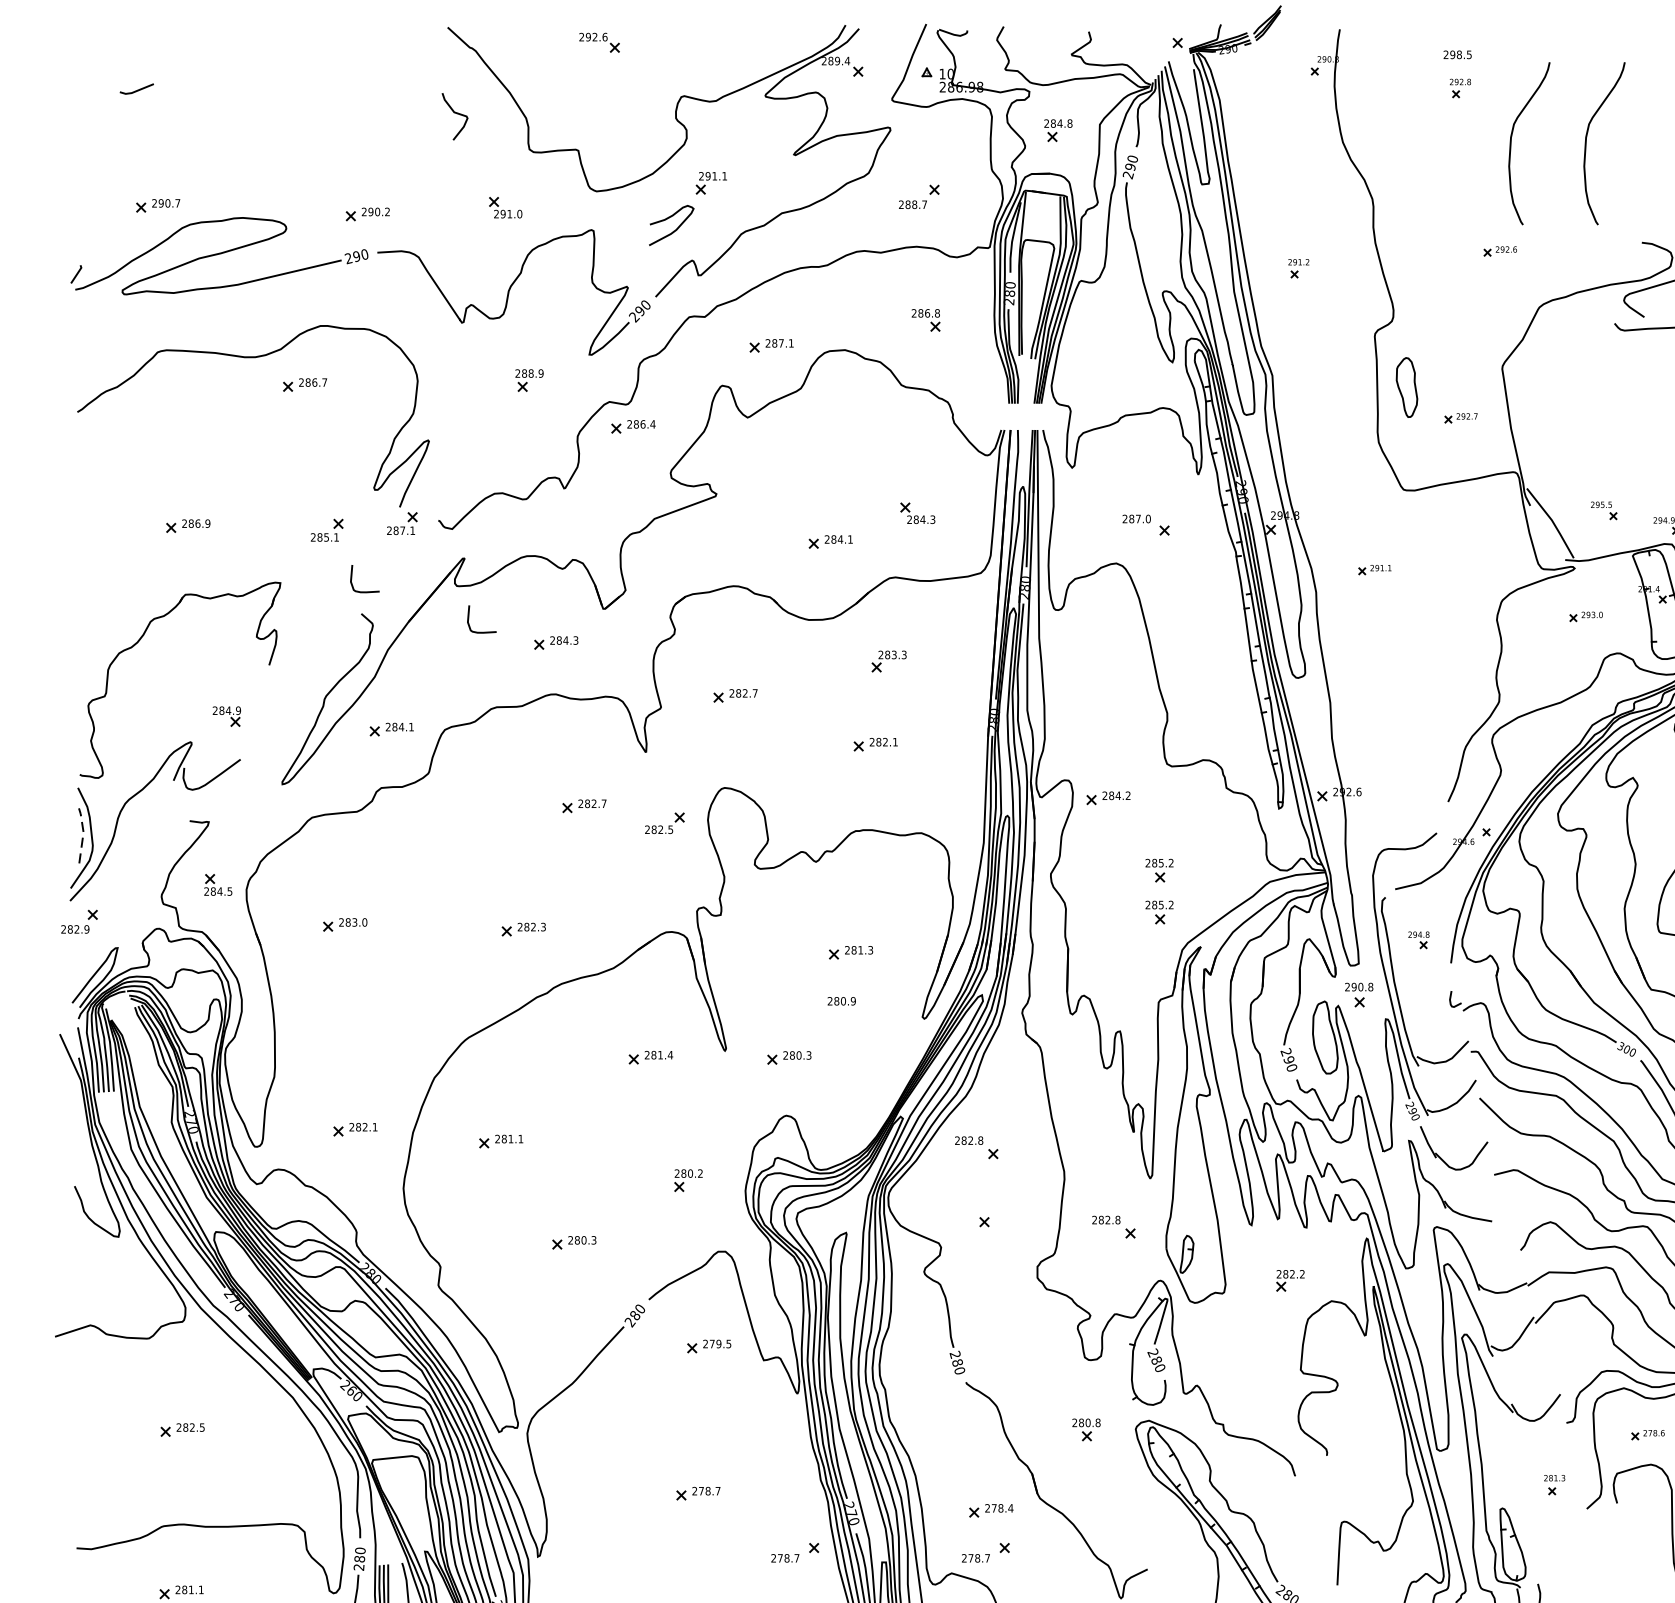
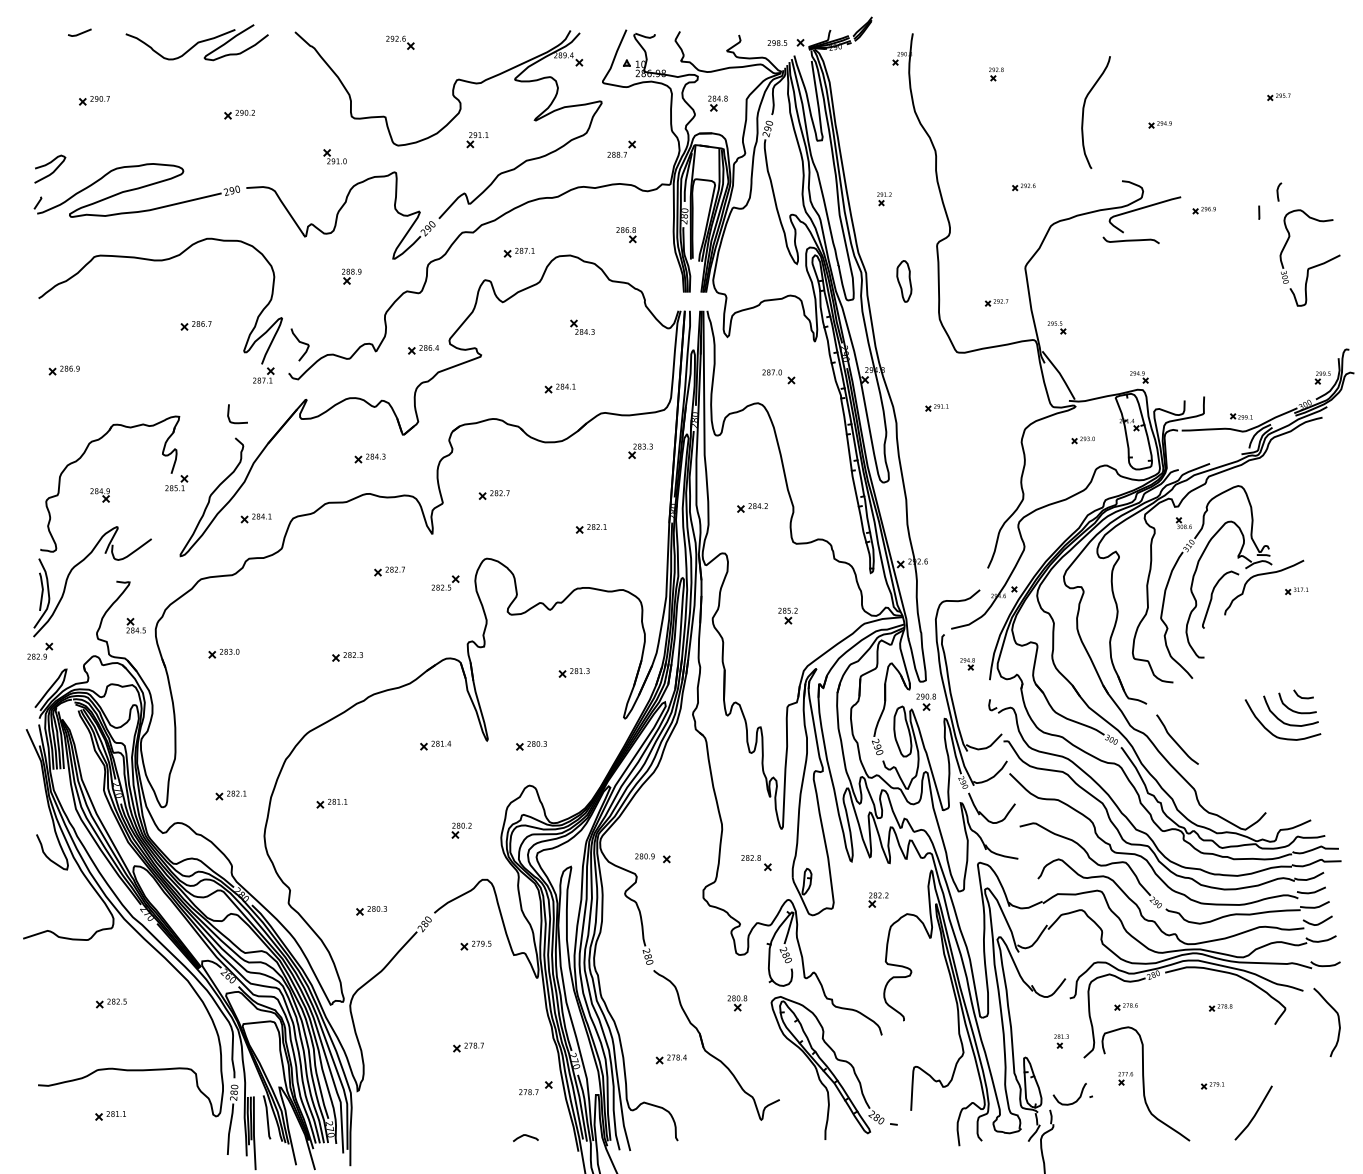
part: (305, 42) -> (196, 42), added
text: (1457, 54) -> (777, 42), moved
line: (137, 88) -> (80, 32), moved
curve: (455, 114) -> (300, 343), moved
curve: (1512, 142) -> (1032, 111), removed
part: (158, 205) -> (94, 100), moved
part: (367, 214) -> (239, 114), moved
curve: (676, 227) -> (53, 170), moved
part: (303, 384) -> (195, 325), moved
part: (1407, 387) -> (904, 281), moved
part: (633, 426) -> (423, 349), moved
part: (1603, 510) -> (1056, 327), moved
part: (917, 511) -> (582, 326), moved
part: (186, 526) -> (63, 370), moved
part: (327, 530) -> (176, 483), moved
curve: (469, 620) -> (310, 442), removed
part: (888, 662) -> (640, 451), moved
part: (225, 716) -> (99, 495), moved
part: (1108, 797) -> (752, 507), moved
line: (82, 833) -> (42, 590), dashed -> solid
part: (1158, 911) -> (787, 644), removed
text: (841, 1001) -> (644, 856), moved
part: (976, 1147) -> (661, 807), removed
part: (573, 1242) -> (371, 910), moved
part: (1646, 1538) -> (1125, 1078), added
part: (985, 1553) -> (667, 1088), removed
part: (1577, 1567) -> (1077, 1098), added

